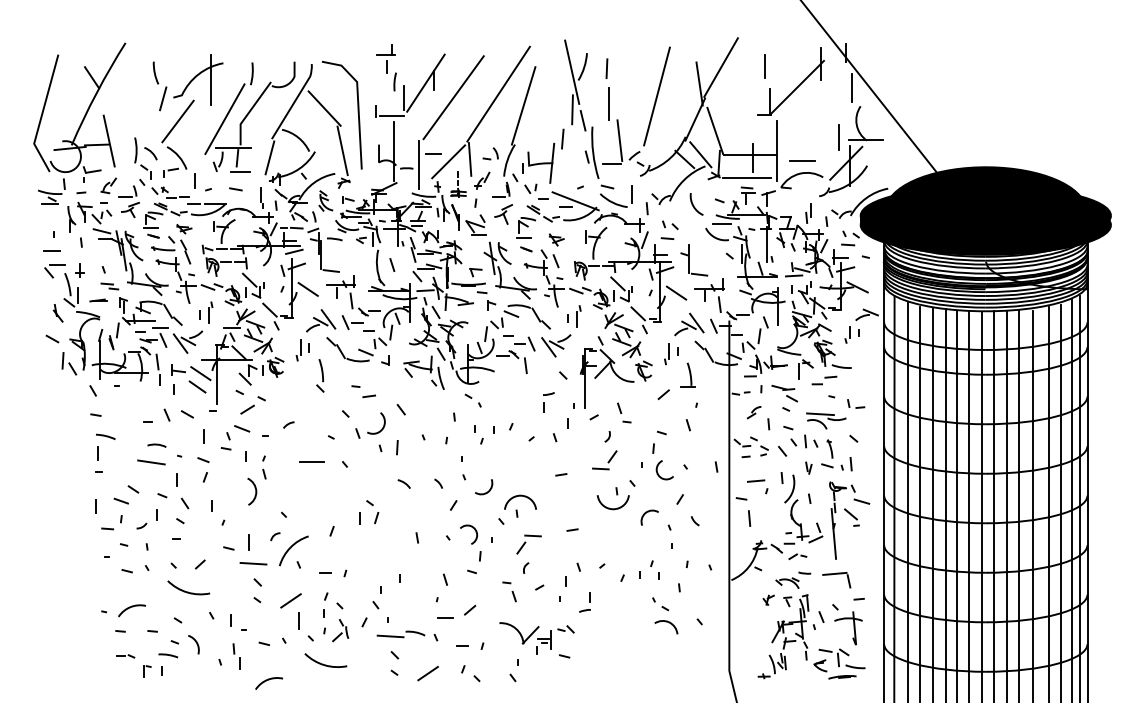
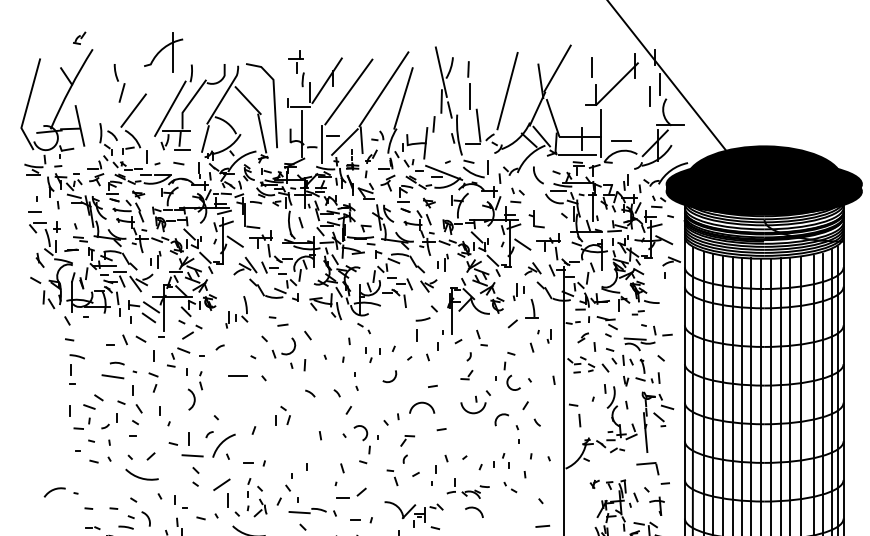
part: (198, 79) -> (163, 52), moved
line: (838, 137) -> (649, 96), moved
part: (108, 185) -> (79, 38), moved
part: (694, 260) -> (536, 219), size x0.7
part: (689, 324) -> (532, 269), size x0.7
part: (847, 334) -> (549, 336), moved
part: (556, 345) -> (429, 285), size x0.7
part: (302, 350) -> (230, 319), moved
part: (824, 380) -> (638, 312), size x0.6
part: (548, 402) -> (422, 329), size x1.6
part: (856, 403) -> (663, 330), size x1.4
part: (604, 460) -> (466, 375), size x0.6
line: (756, 480) -> (543, 525), moved
arc: (488, 490) -> (393, 379), moved
arc: (520, 496) -> (422, 403), moved
part: (528, 544) -> (407, 440), size x0.7
part: (793, 579) -> (475, 491), moved
arc: (130, 608) -> (53, 490), moved
arc: (668, 623) -> (475, 509), moved
part: (848, 628) -> (657, 506), size x0.7

